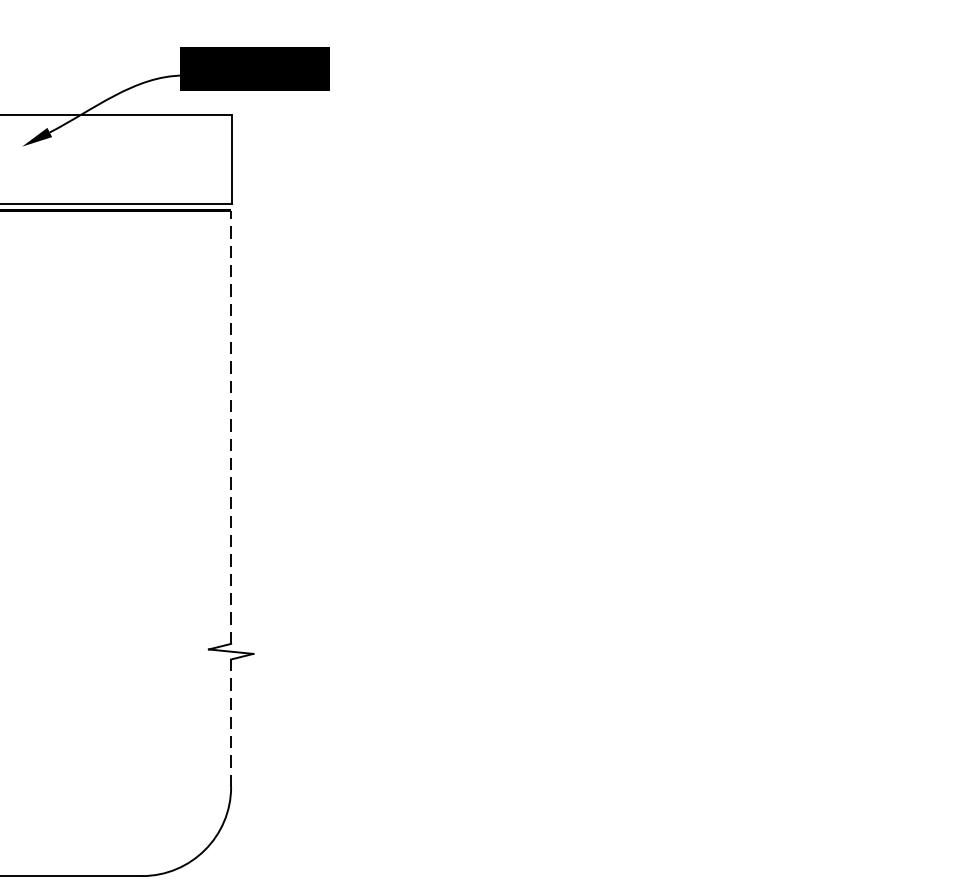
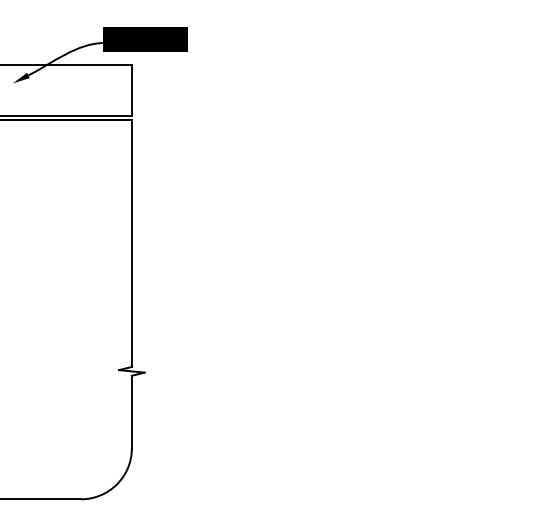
line: (230, 427) -> (131, 243), dashed -> solid
line: (230, 722) -> (131, 411), dashed -> solid

